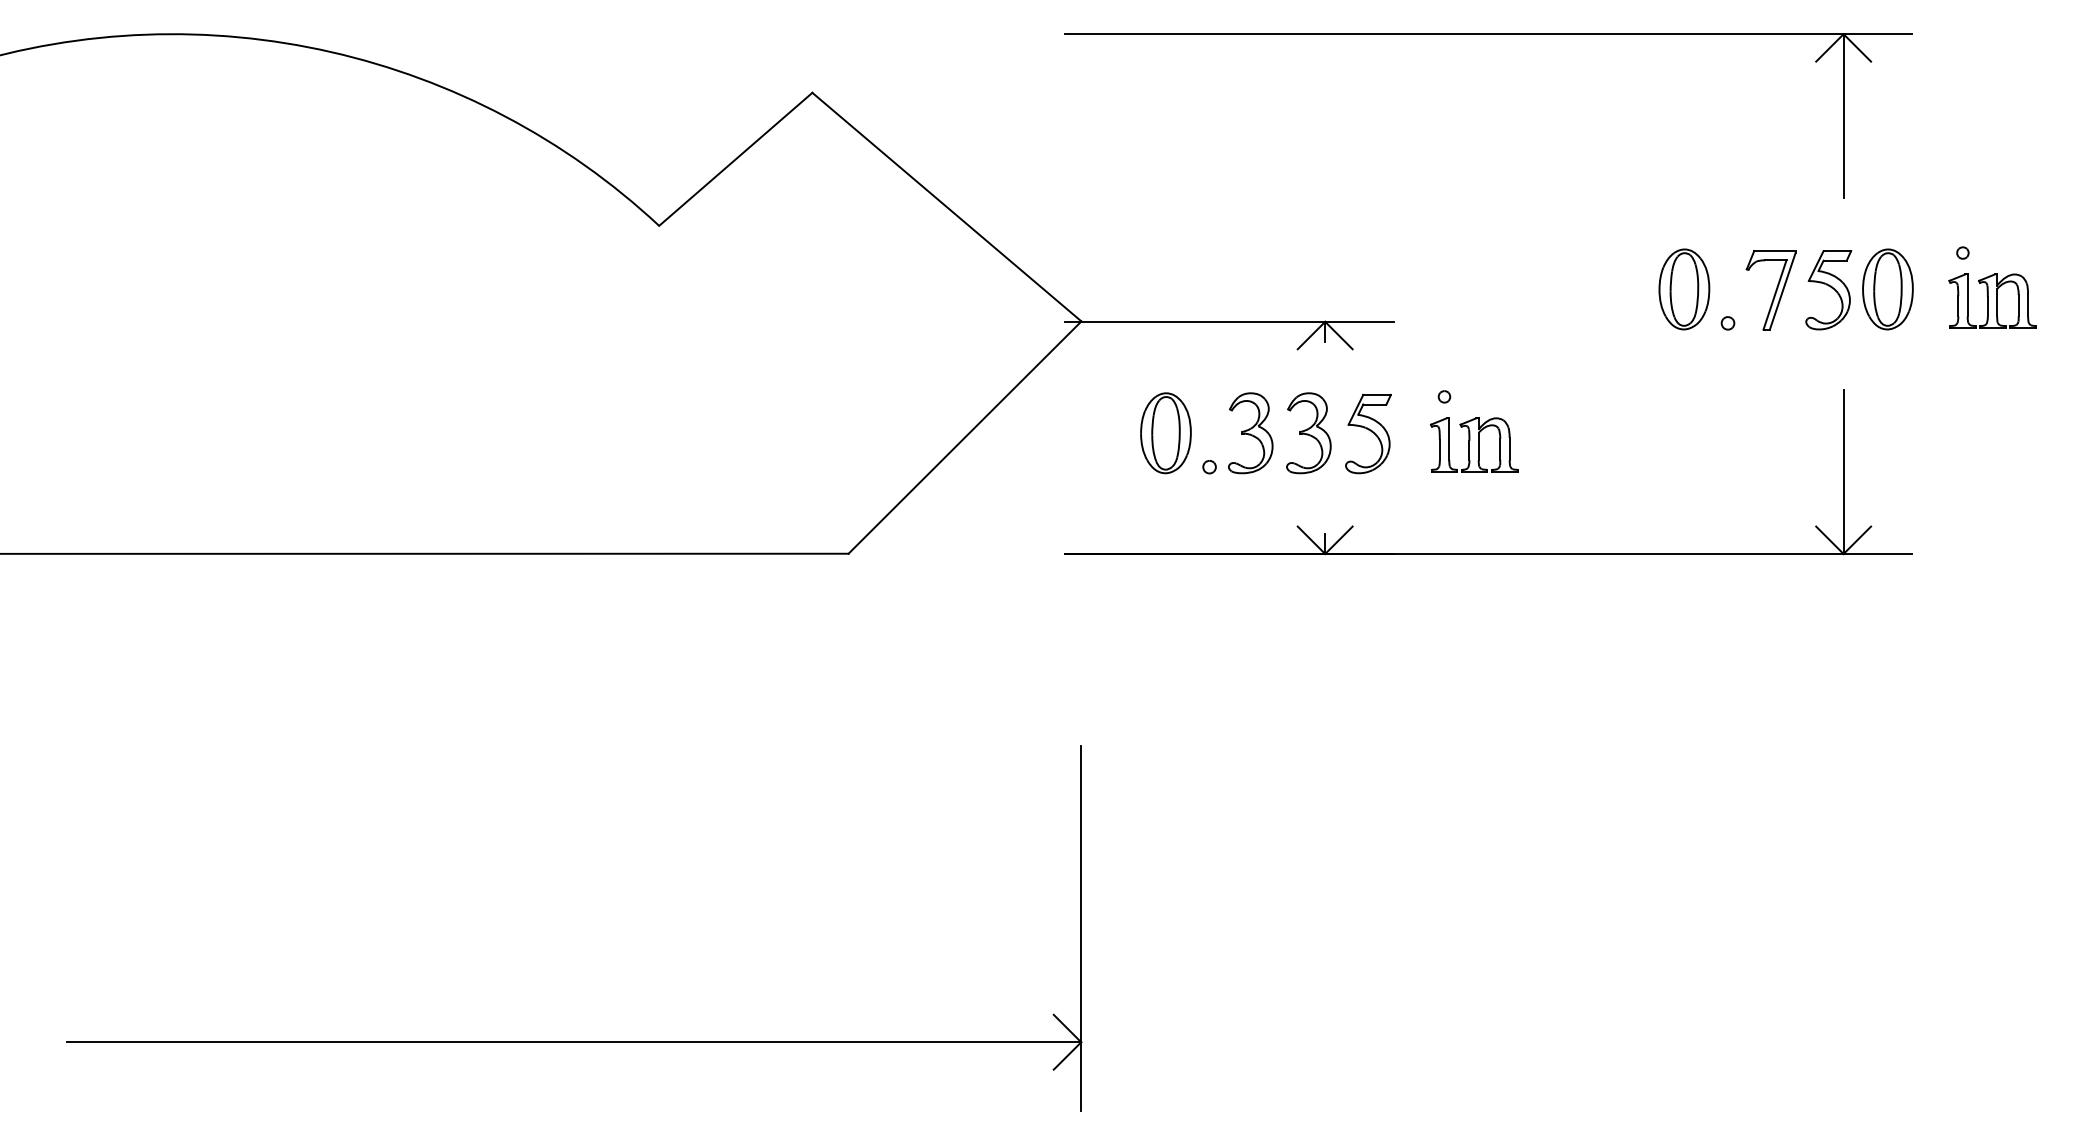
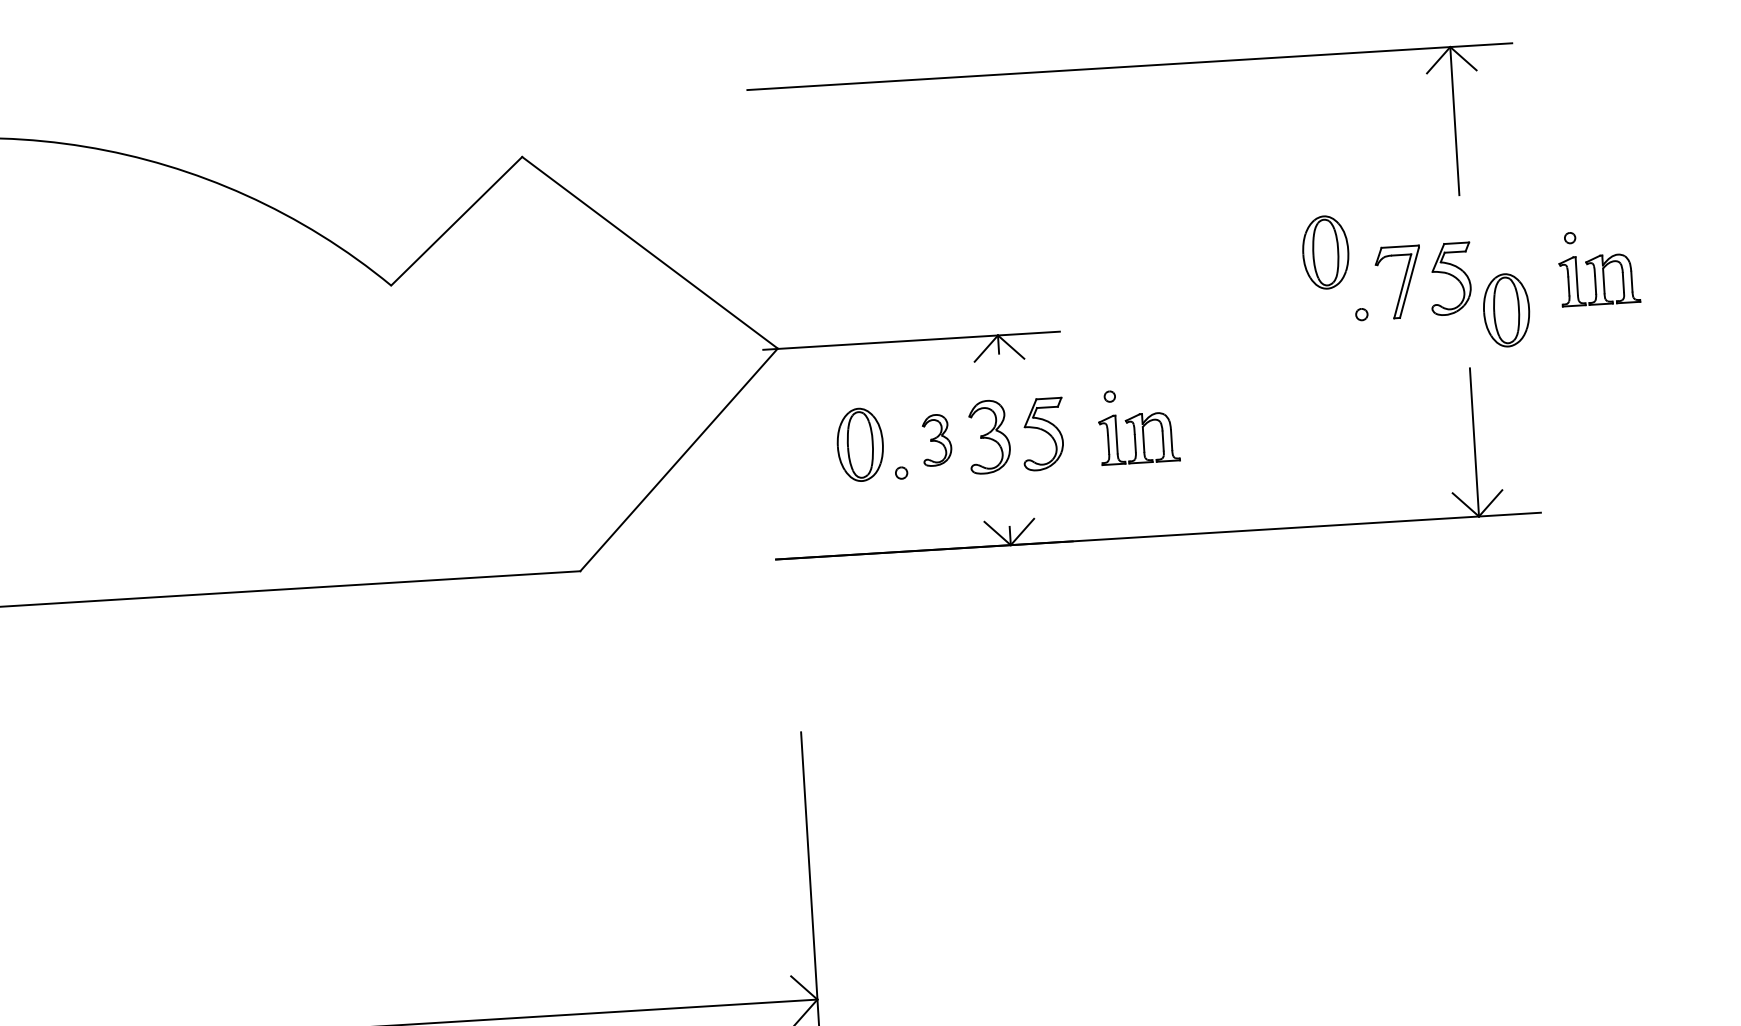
part: (1684, 289) -> (1325, 252), moved
part: (1887, 289) -> (1506, 310), moved
part: (1250, 433) -> (936, 440), size x0.7

